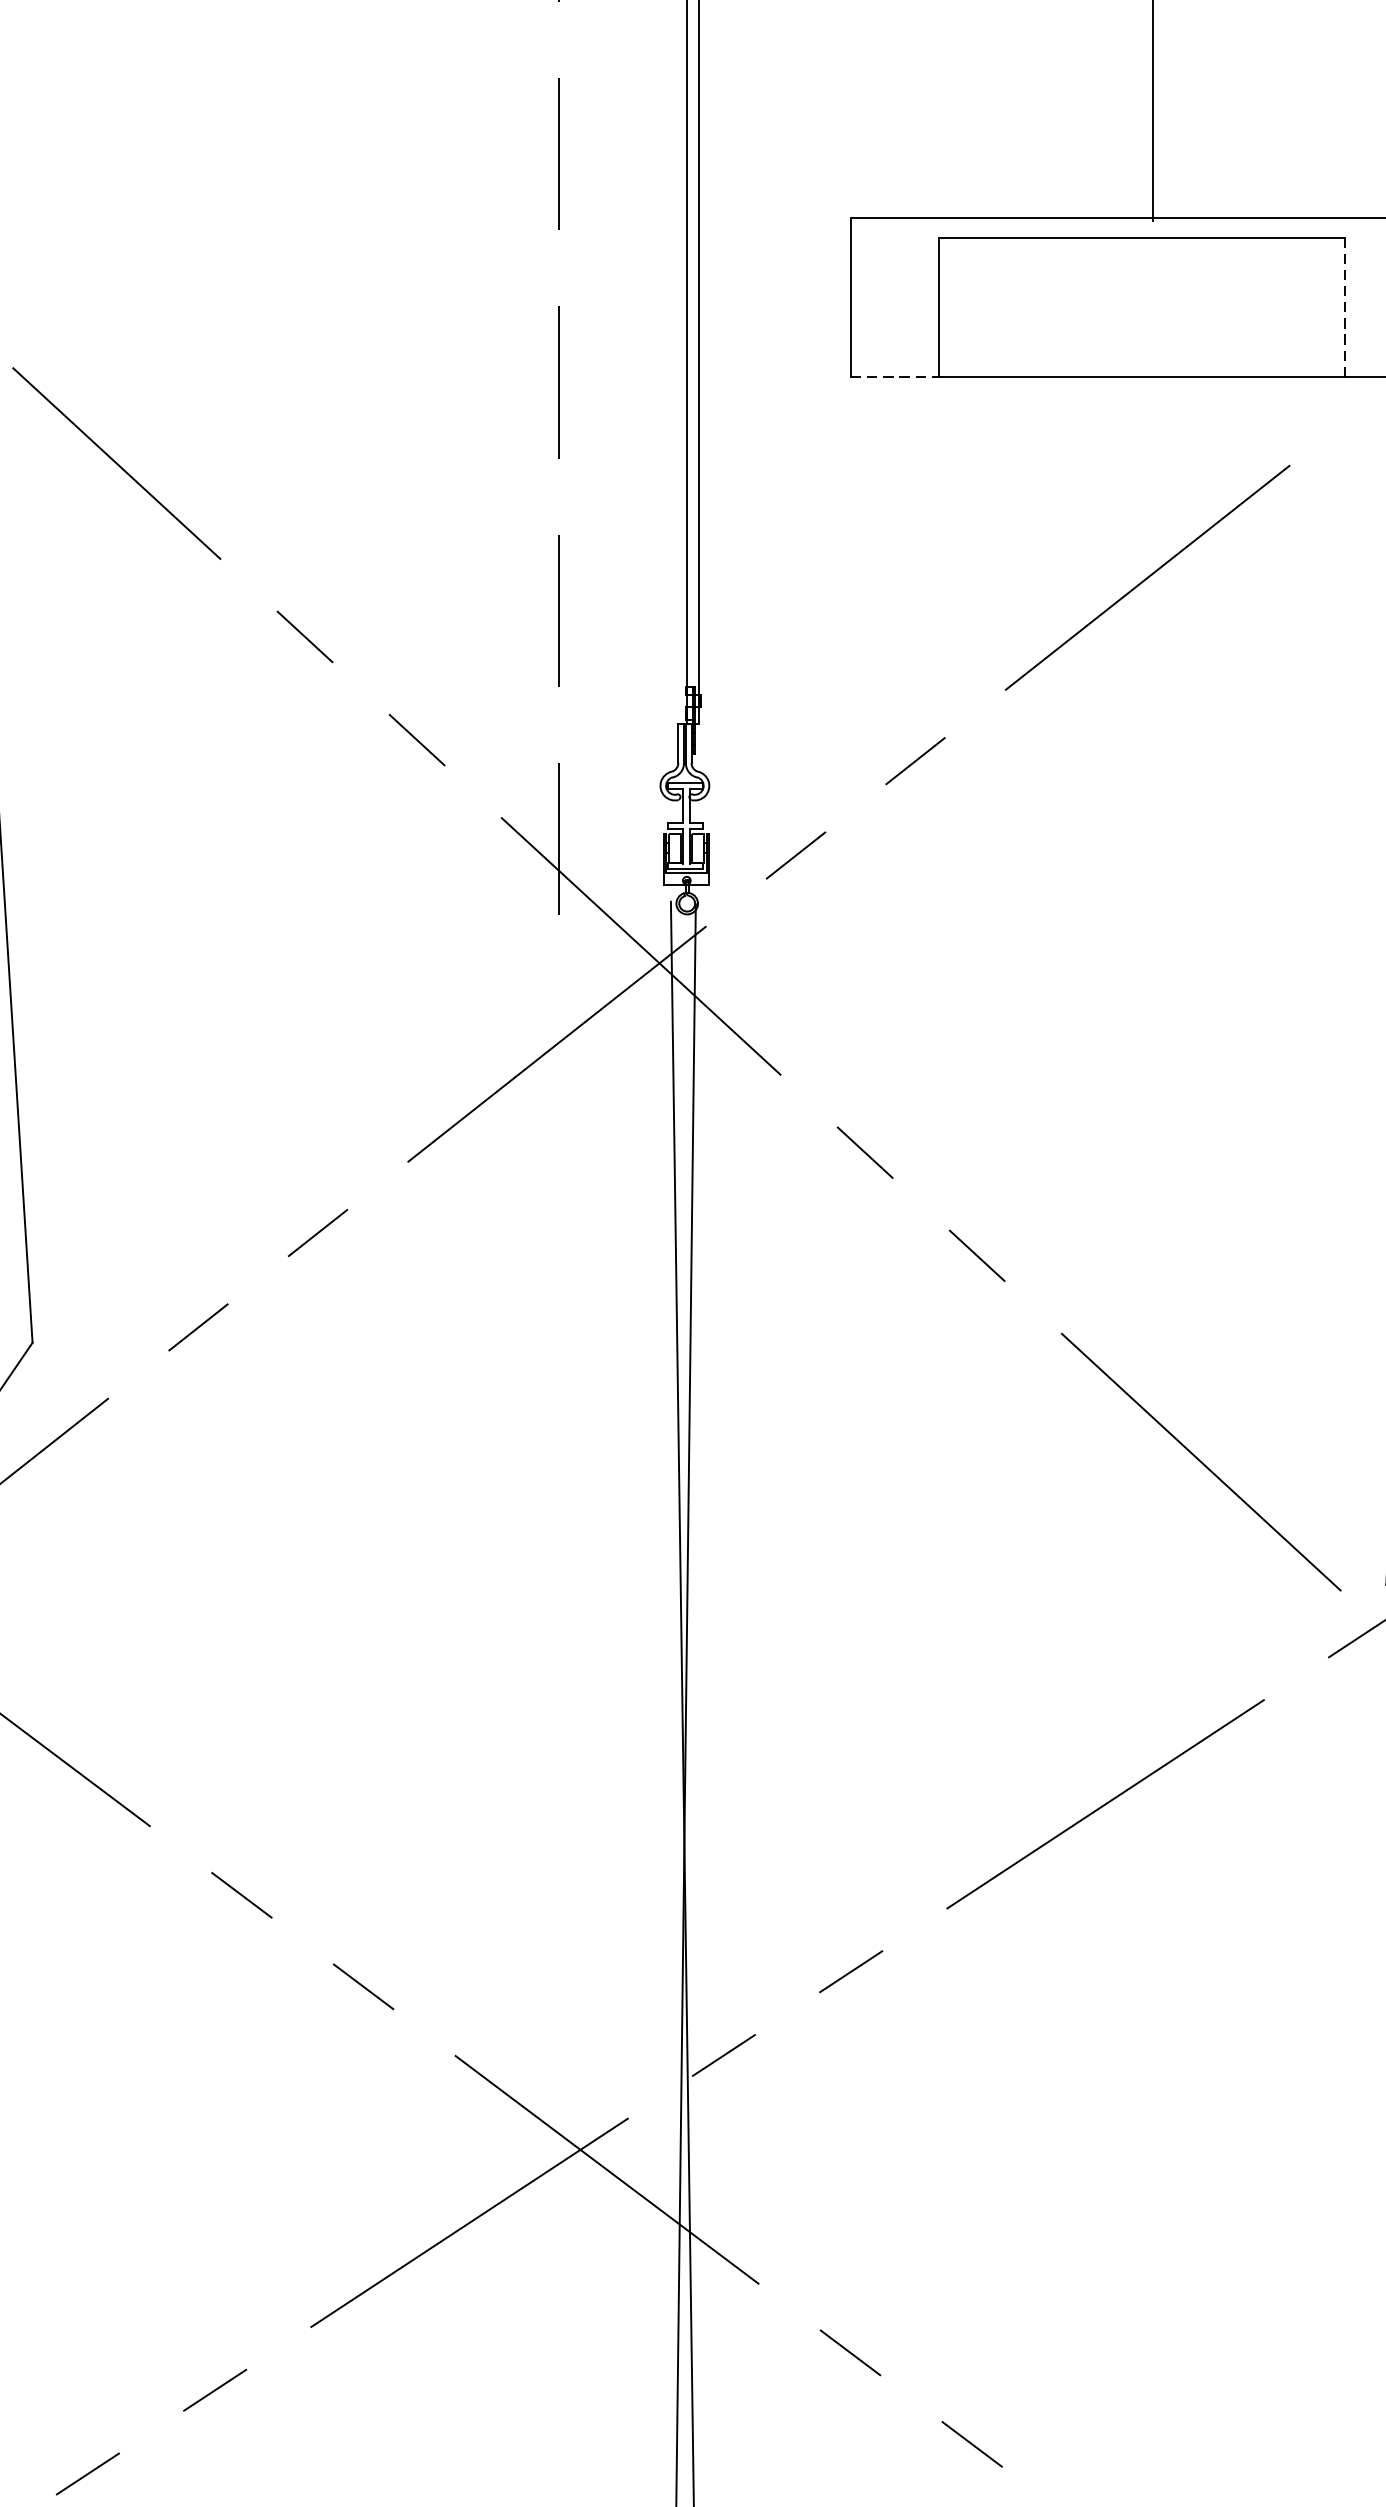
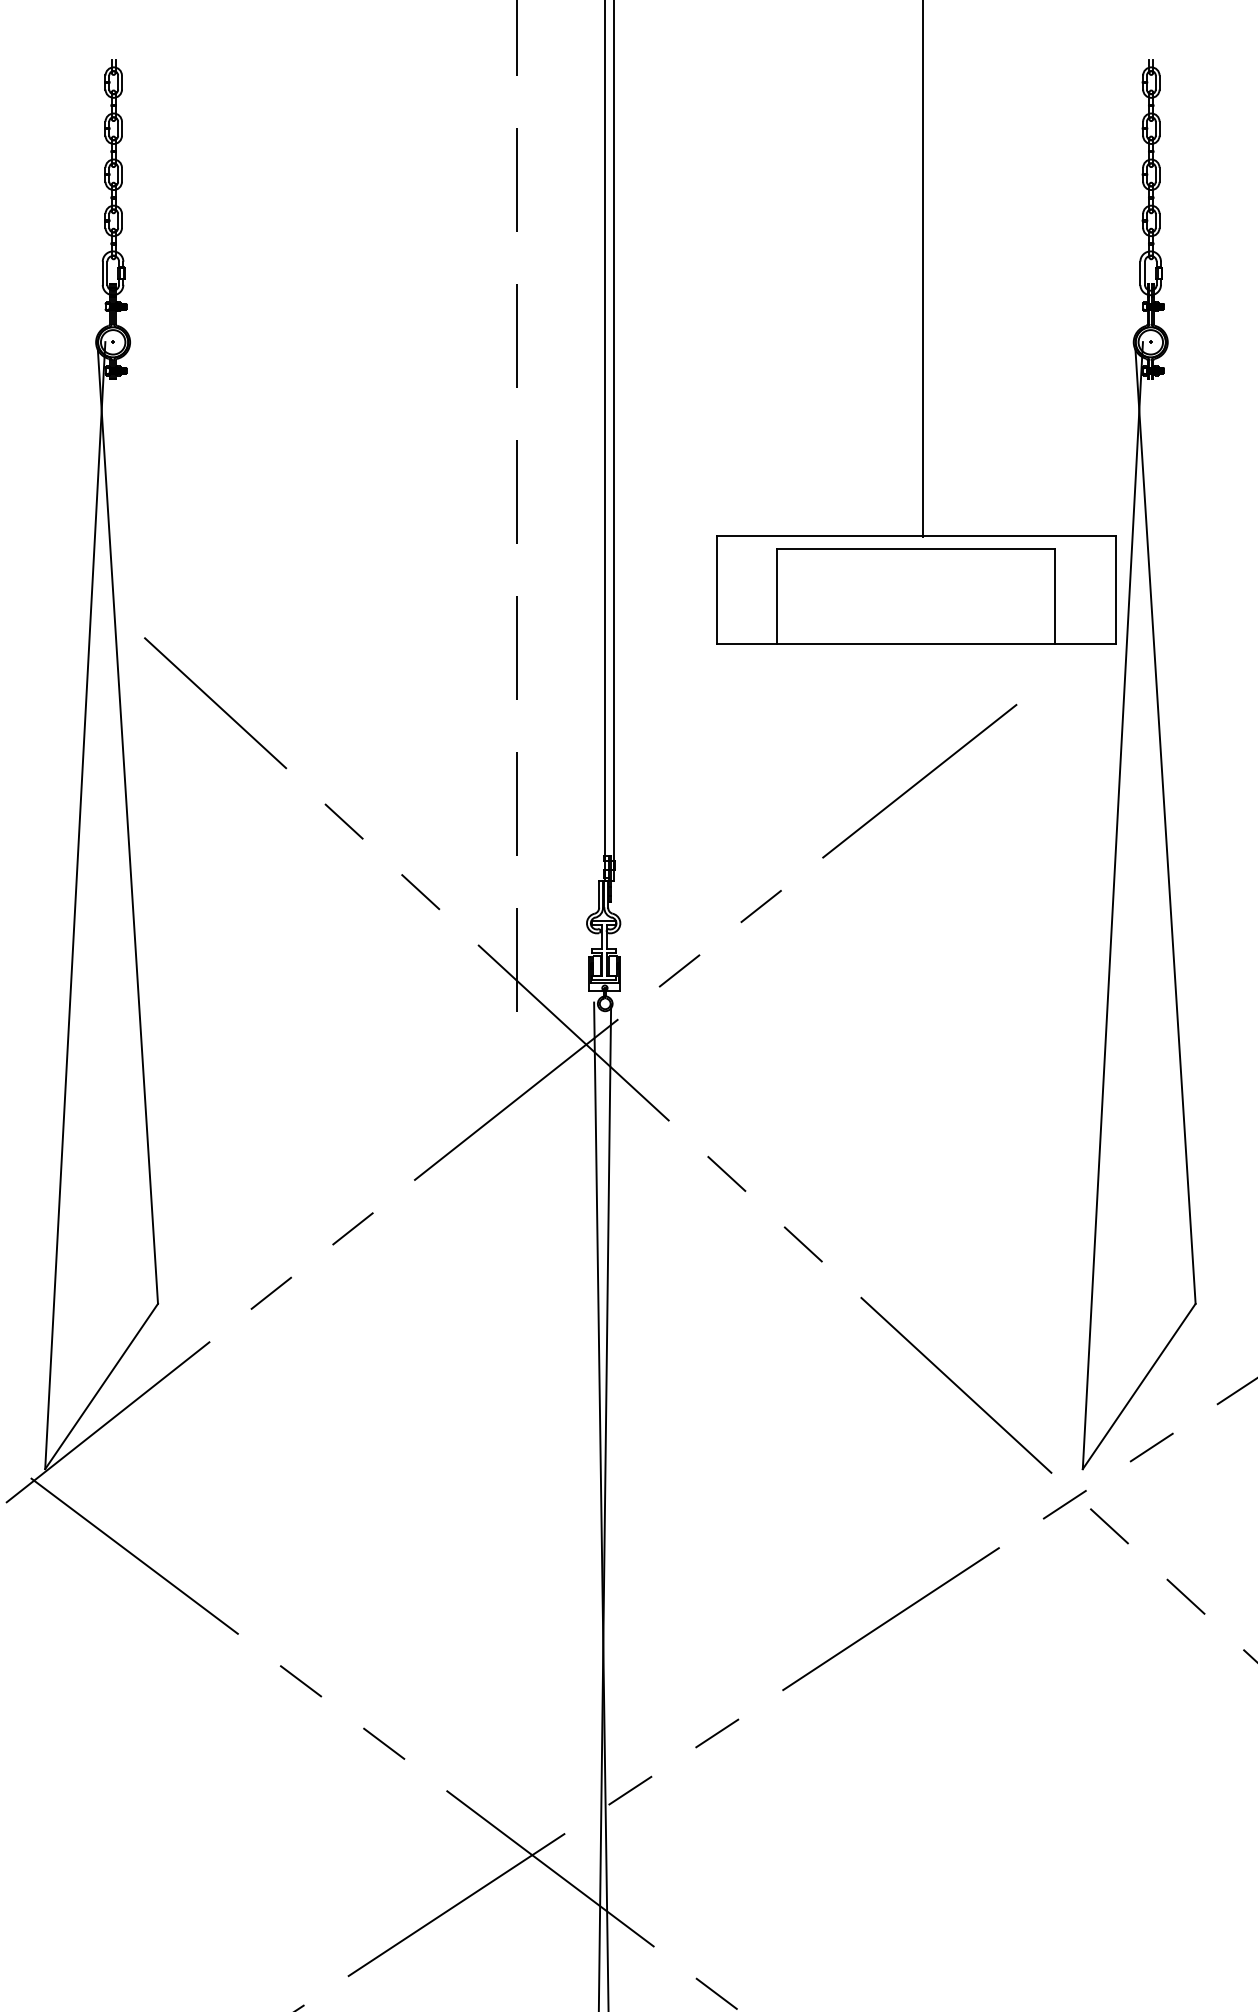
line: (1344, 307) -> (1054, 596), dashed -> solid
line: (895, 376) -> (747, 643), dashed -> solid

